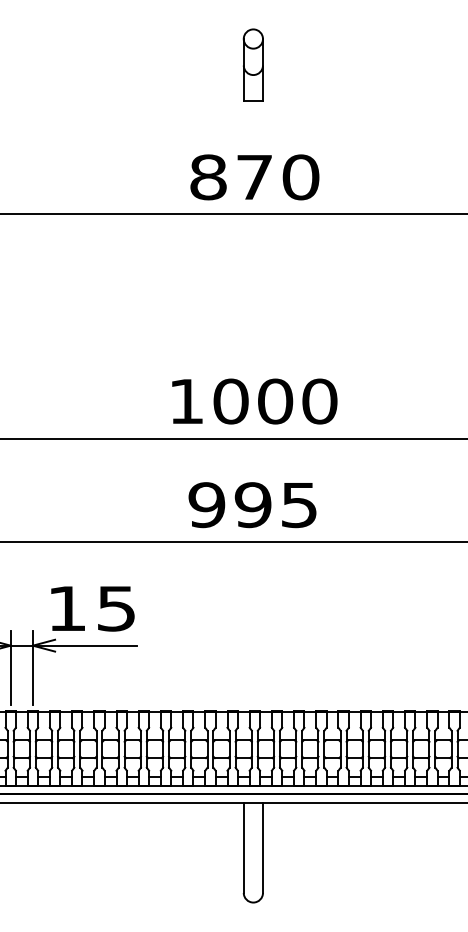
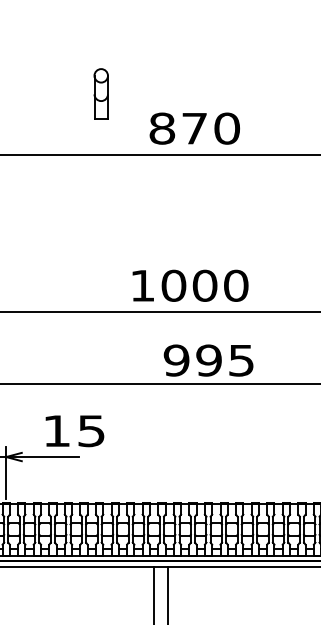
part: (252, 64) -> (100, 93), moved
text: (254, 177) -> (194, 128), moved
text: (254, 401) -> (190, 285), moved
text: (252, 505) -> (208, 360), moved
text: (92, 608) -> (74, 430), moved

